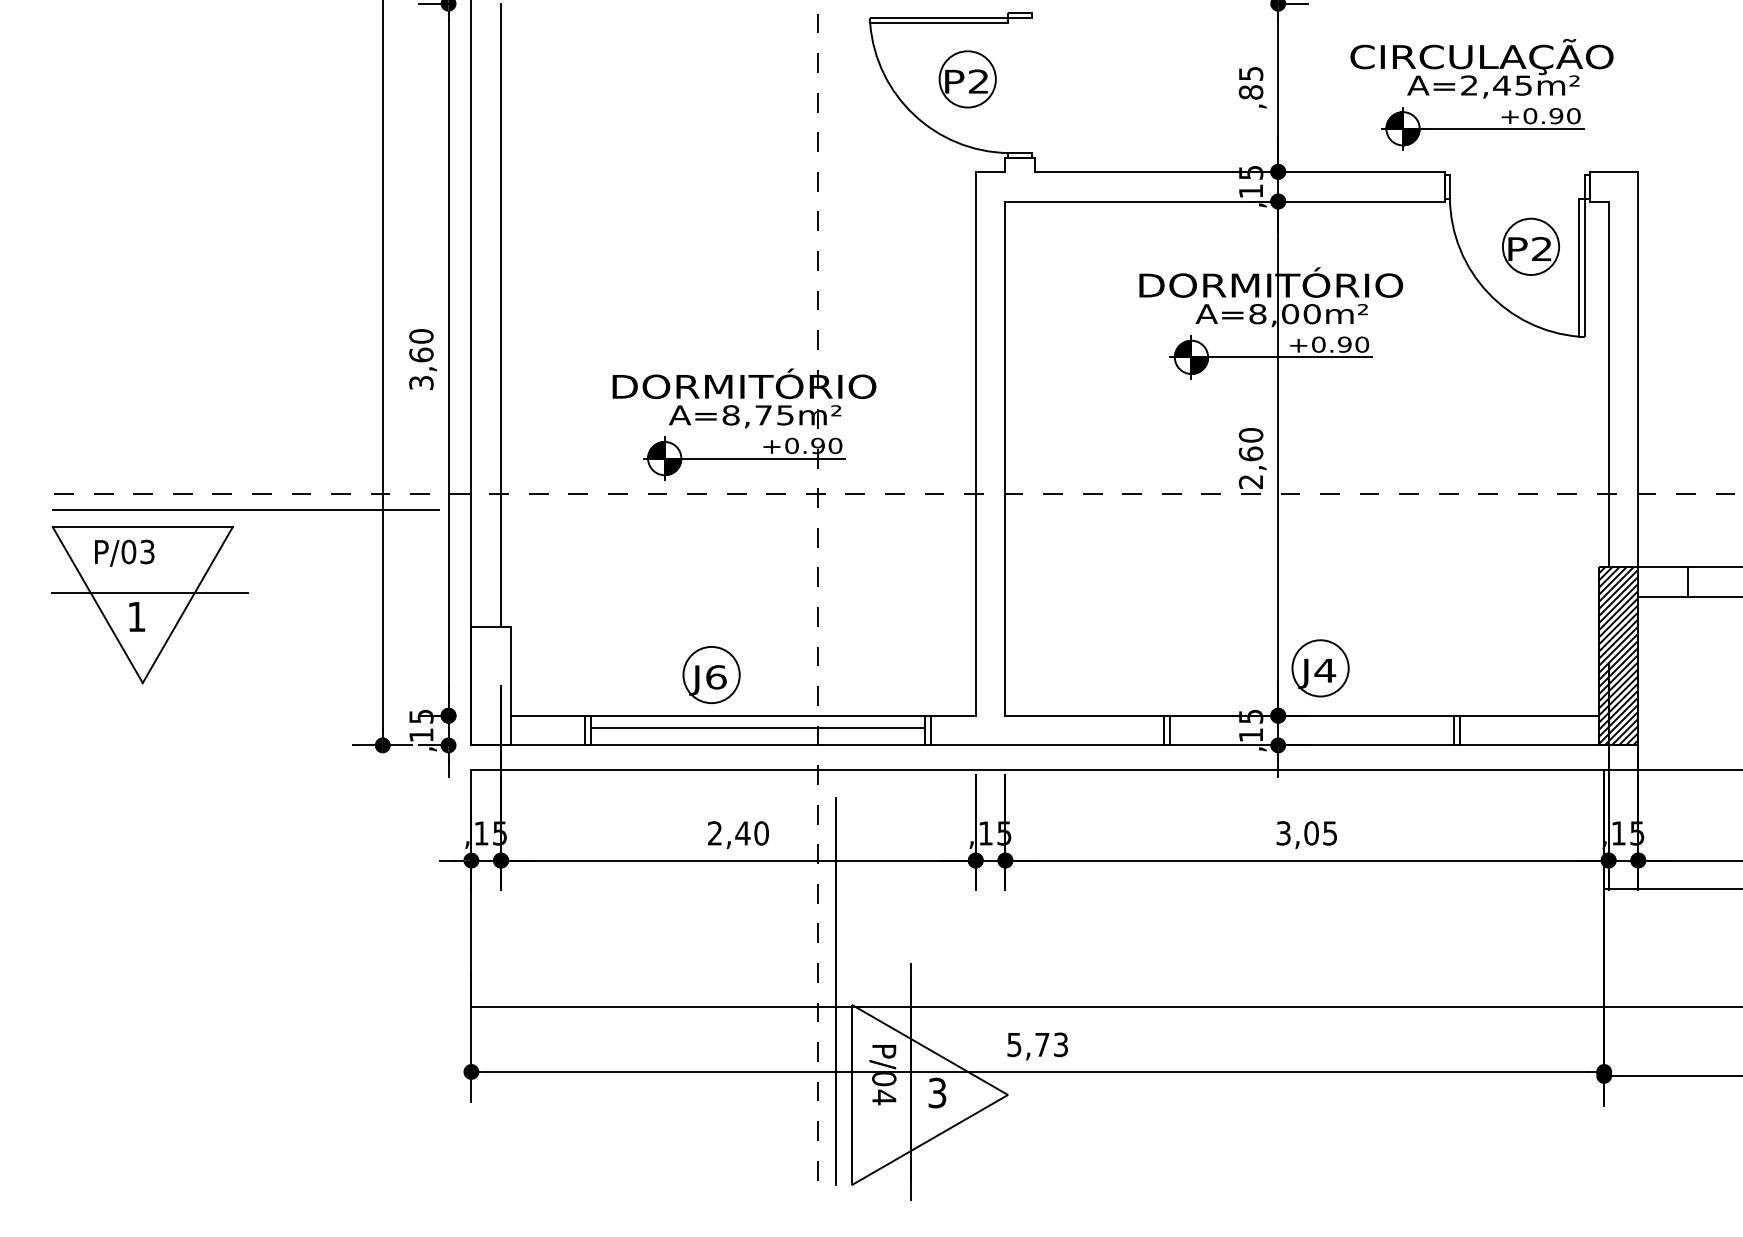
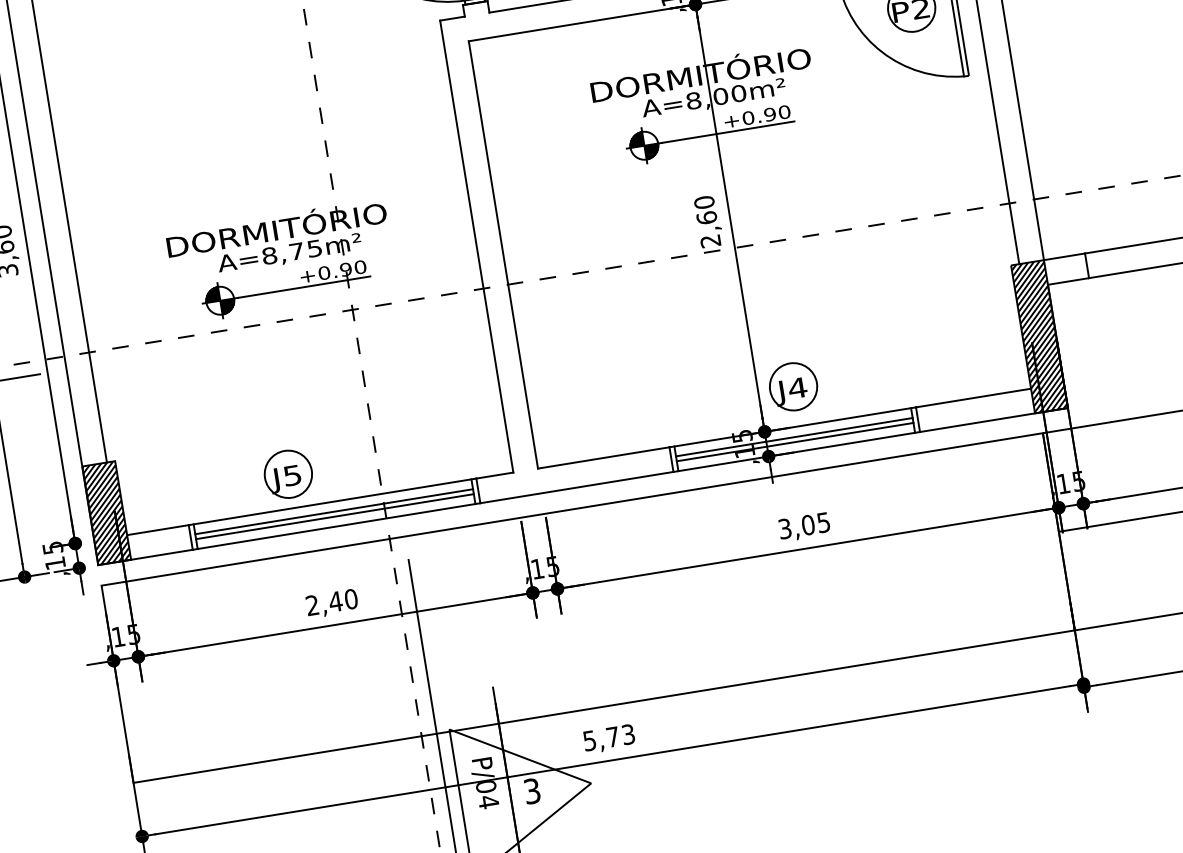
text: (716, 677) -> (292, 475), J6 -> J5
hatch: (490, 685) -> (106, 512), added
line: (1311, 727) -> (793, 437), added
line: (758, 733) -> (335, 516), added
line: (1311, 733) -> (794, 442), added

